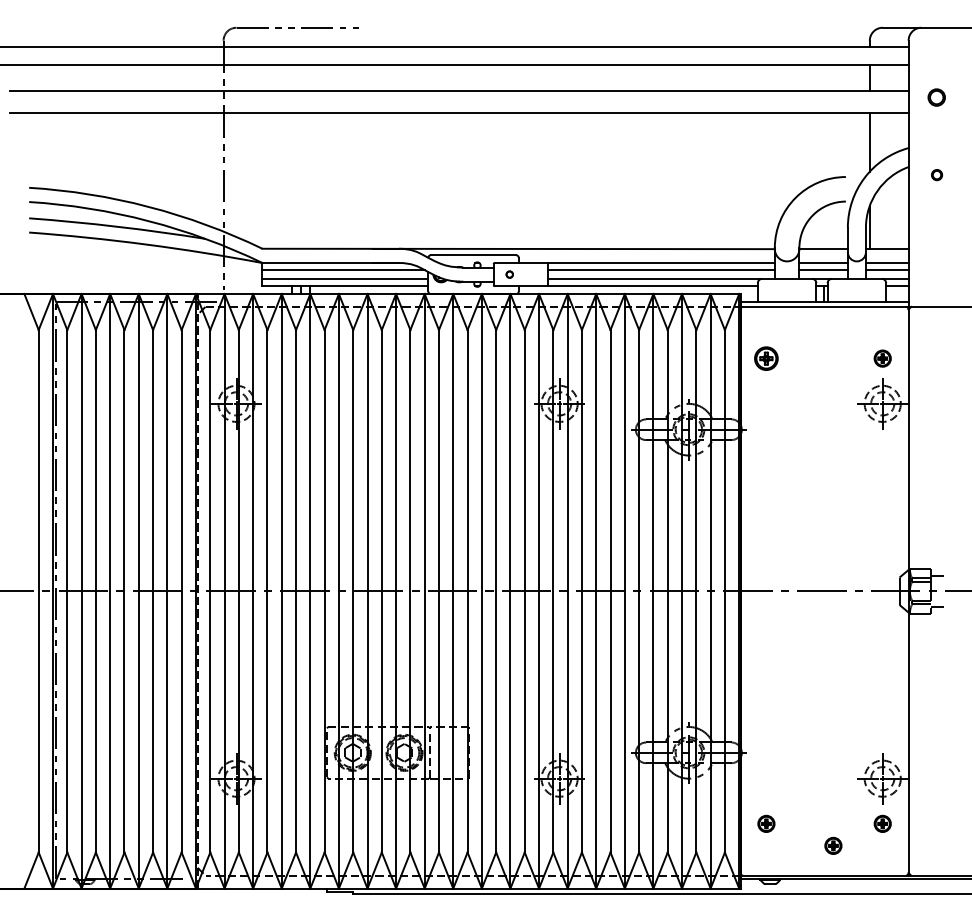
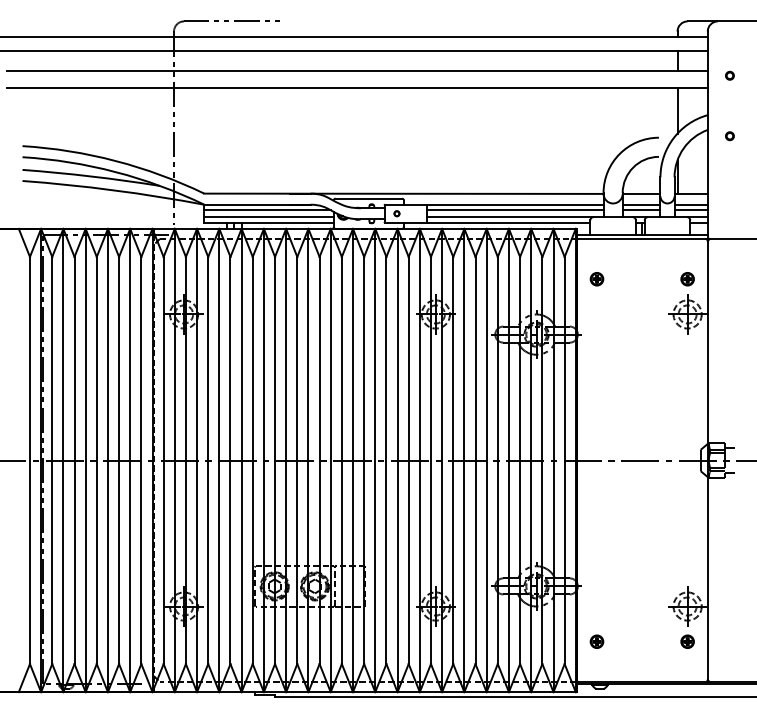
part: (937, 97) -> (730, 75), size x0.62
part: (766, 358) -> (597, 279), size x0.71
part: (833, 845) -> (649, 658), removed

